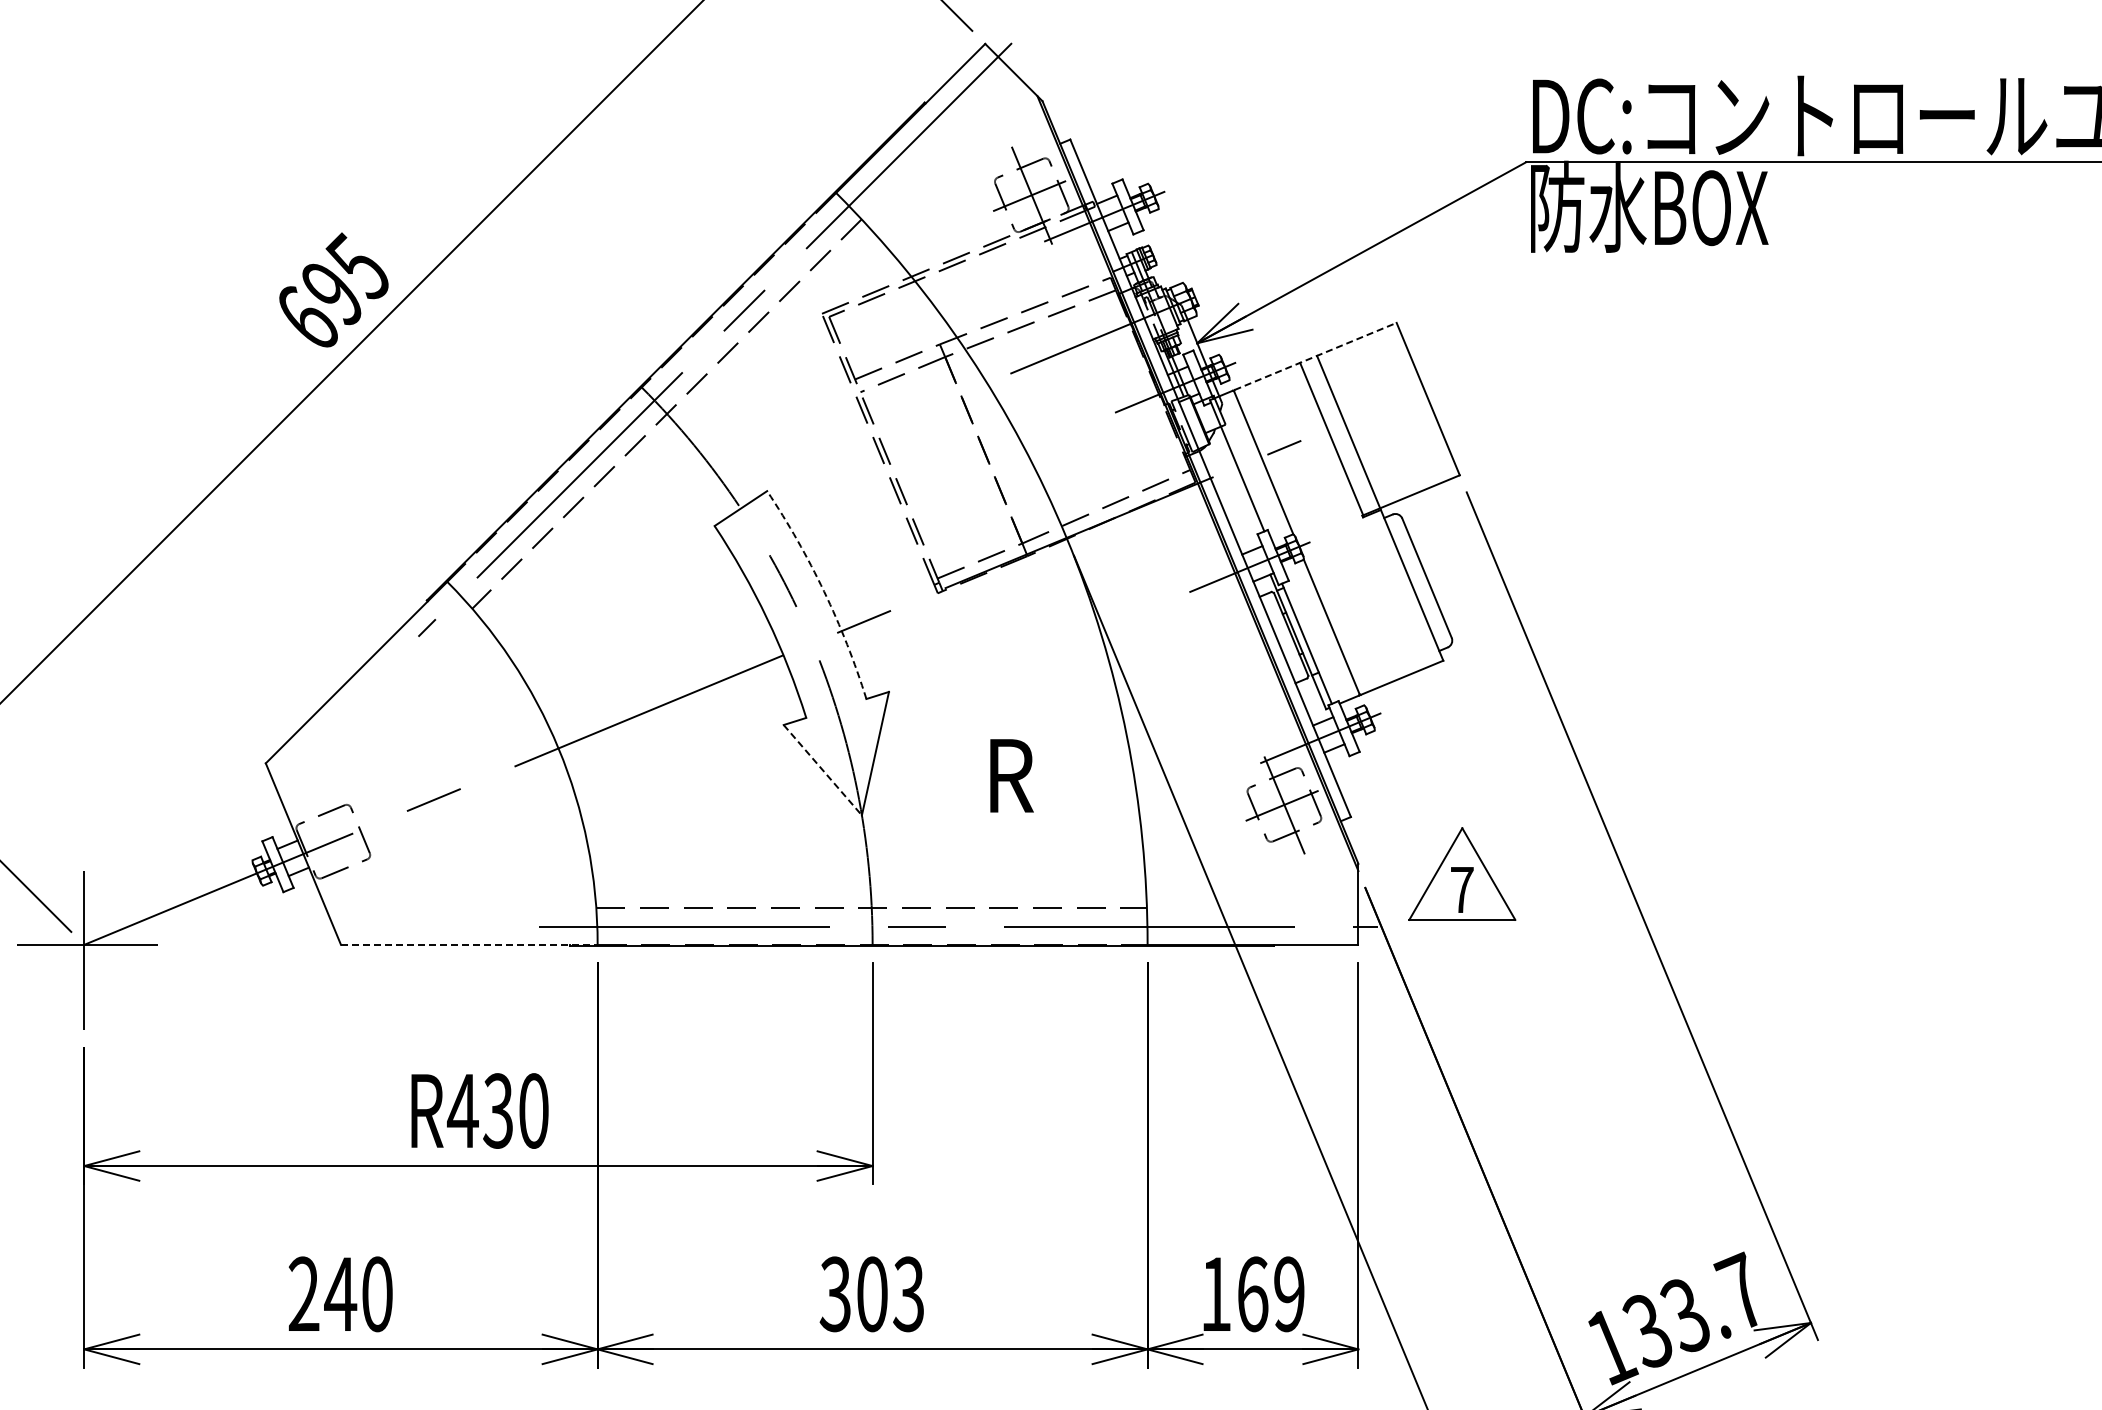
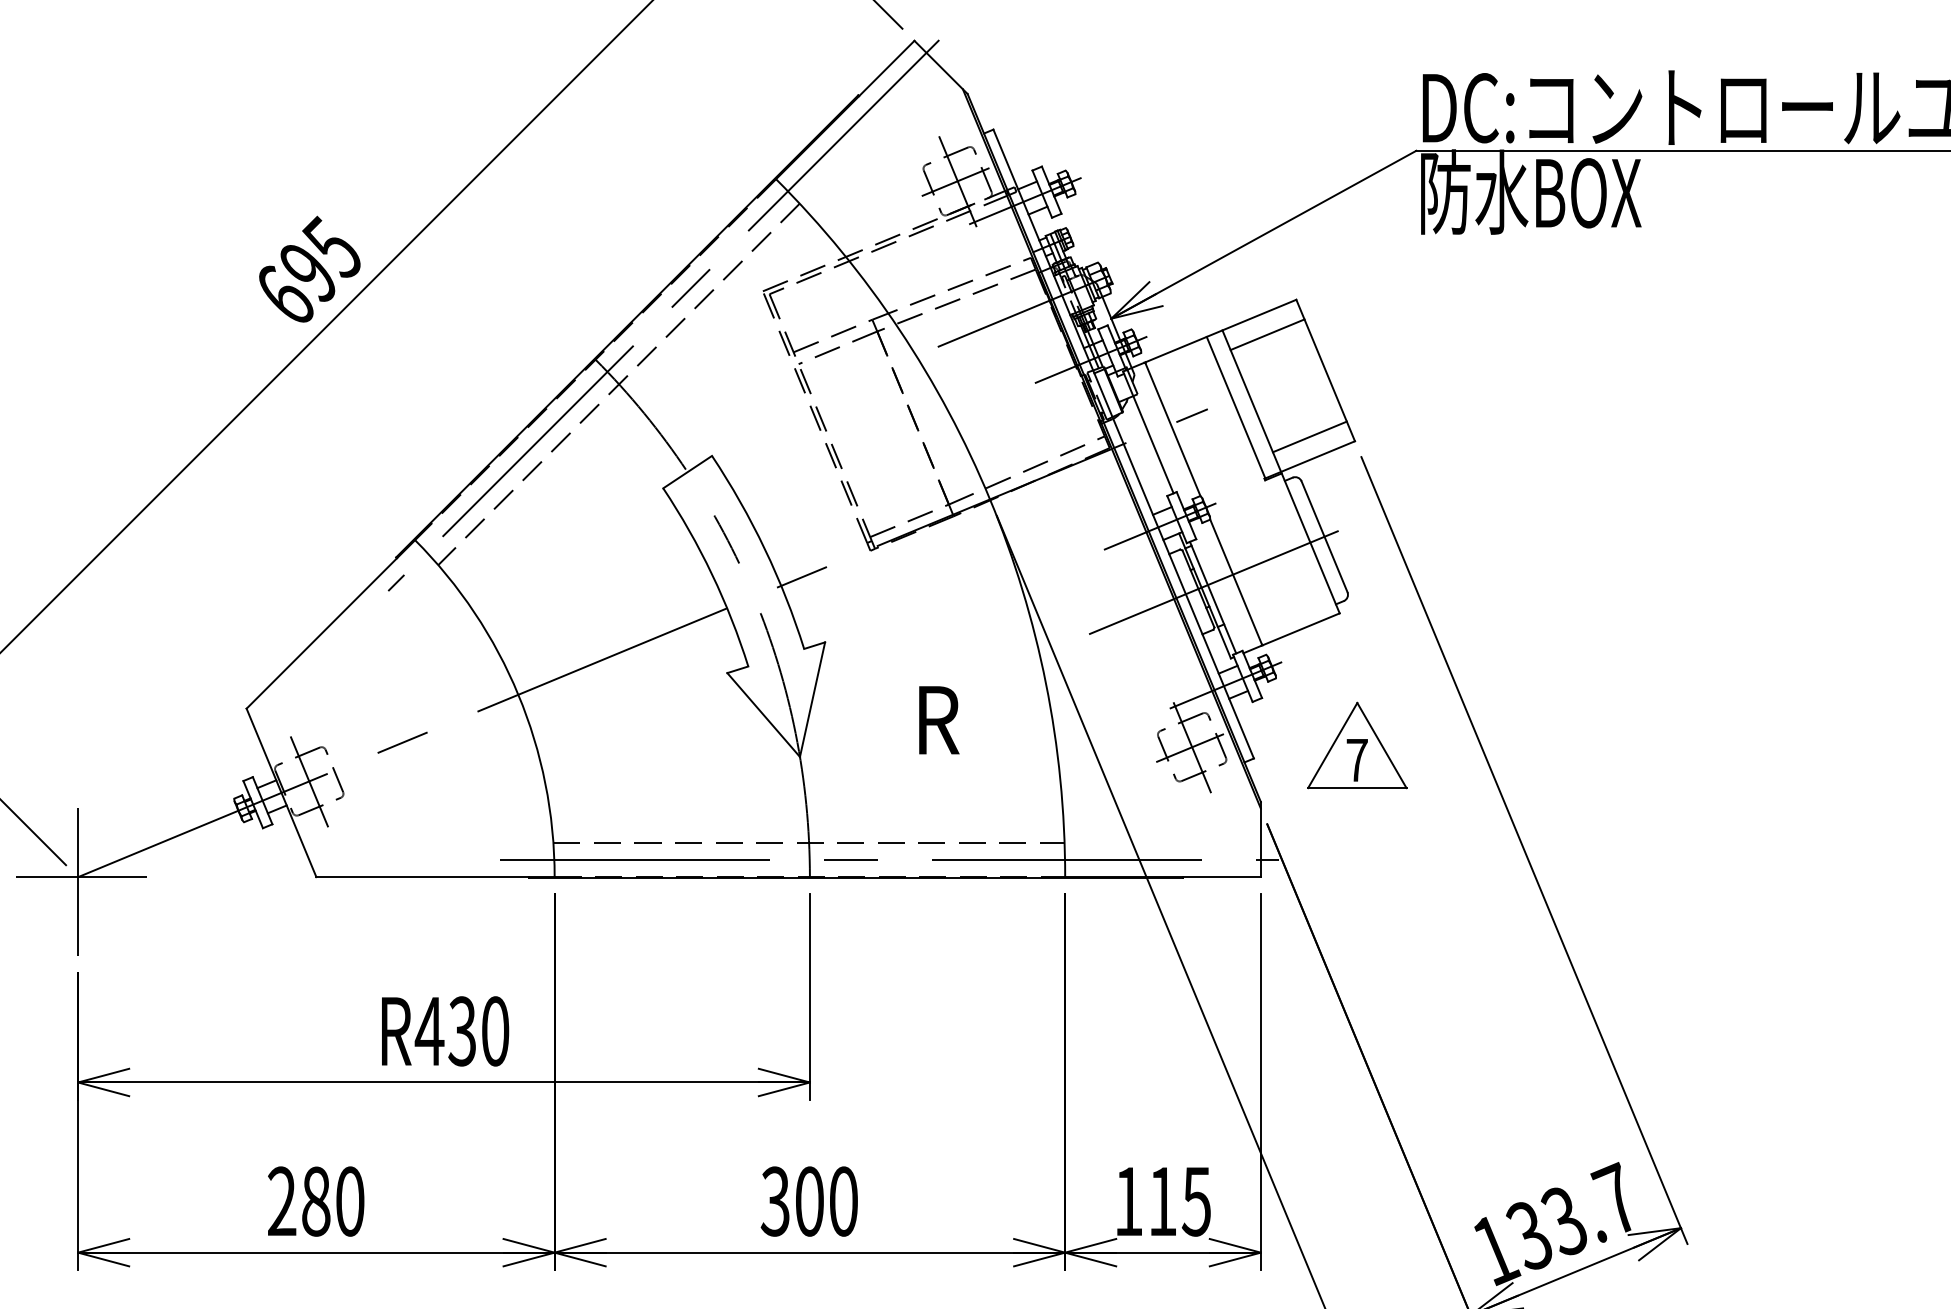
line: (1315, 356) -> (1221, 330), dashed -> solid
line: (1365, 360) -> (1267, 334), added
line: (1411, 470) -> (1310, 436), added
arc: (824, 591) -> (765, 549), dashed -> solid
line: (1308, 627) -> (1214, 582), added
line: (822, 770) -> (763, 715), dashed -> solid
line: (333, 842) -> (309, 782), added
part: (1462, 873) -> (1357, 745), moved
line: (469, 944) -> (435, 876), dashed -> solid
text: (340, 1294) -> (315, 1201), 240 -> 280
text: (908, 1294) -> (843, 1201), 303 -> 300
text: (1271, 1294) -> (1180, 1201), 169 -> 115

